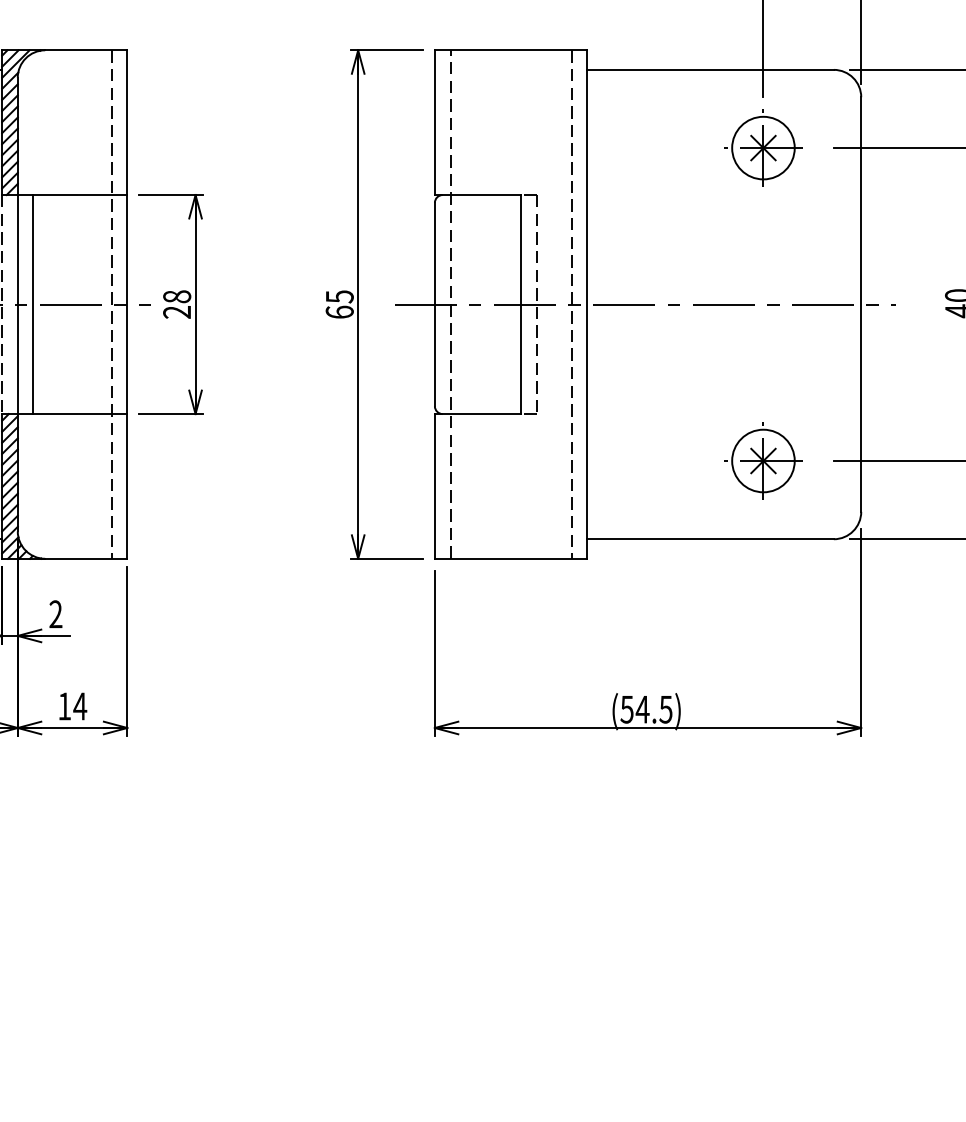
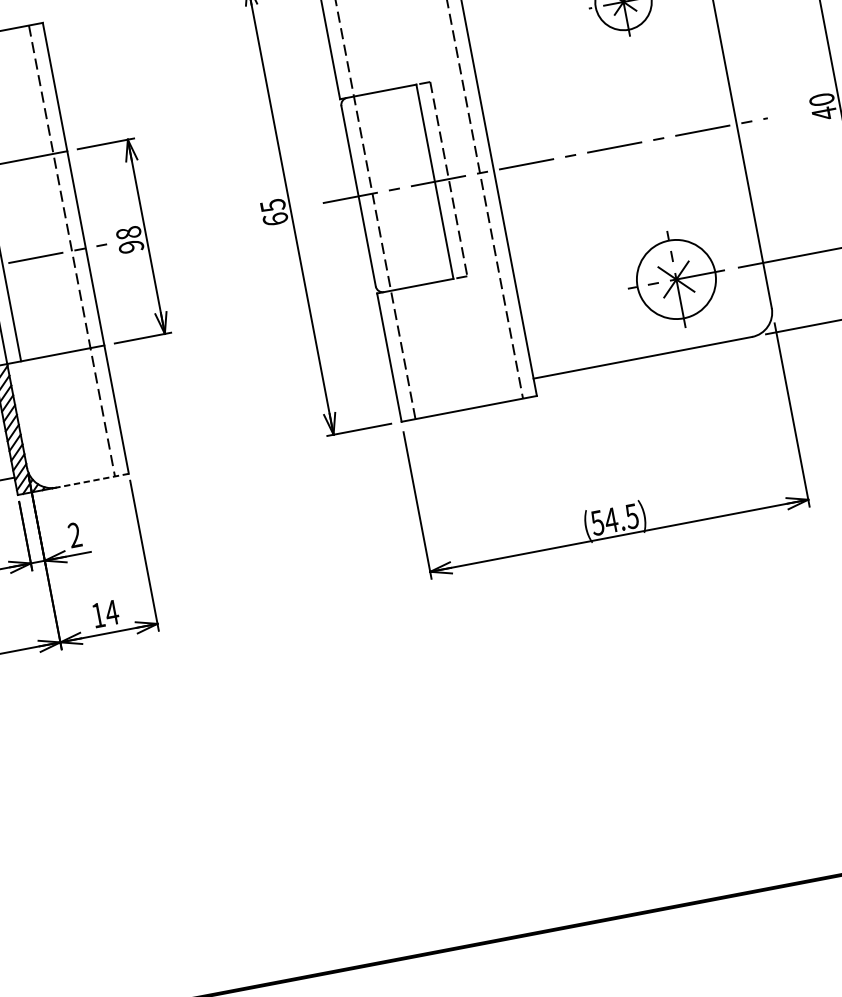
text: (177, 312) -> (131, 246), 28 -> 98
part: (763, 460) -> (676, 279), size x1.4
line: (85, 558) -> (91, 480), solid -> dashed

